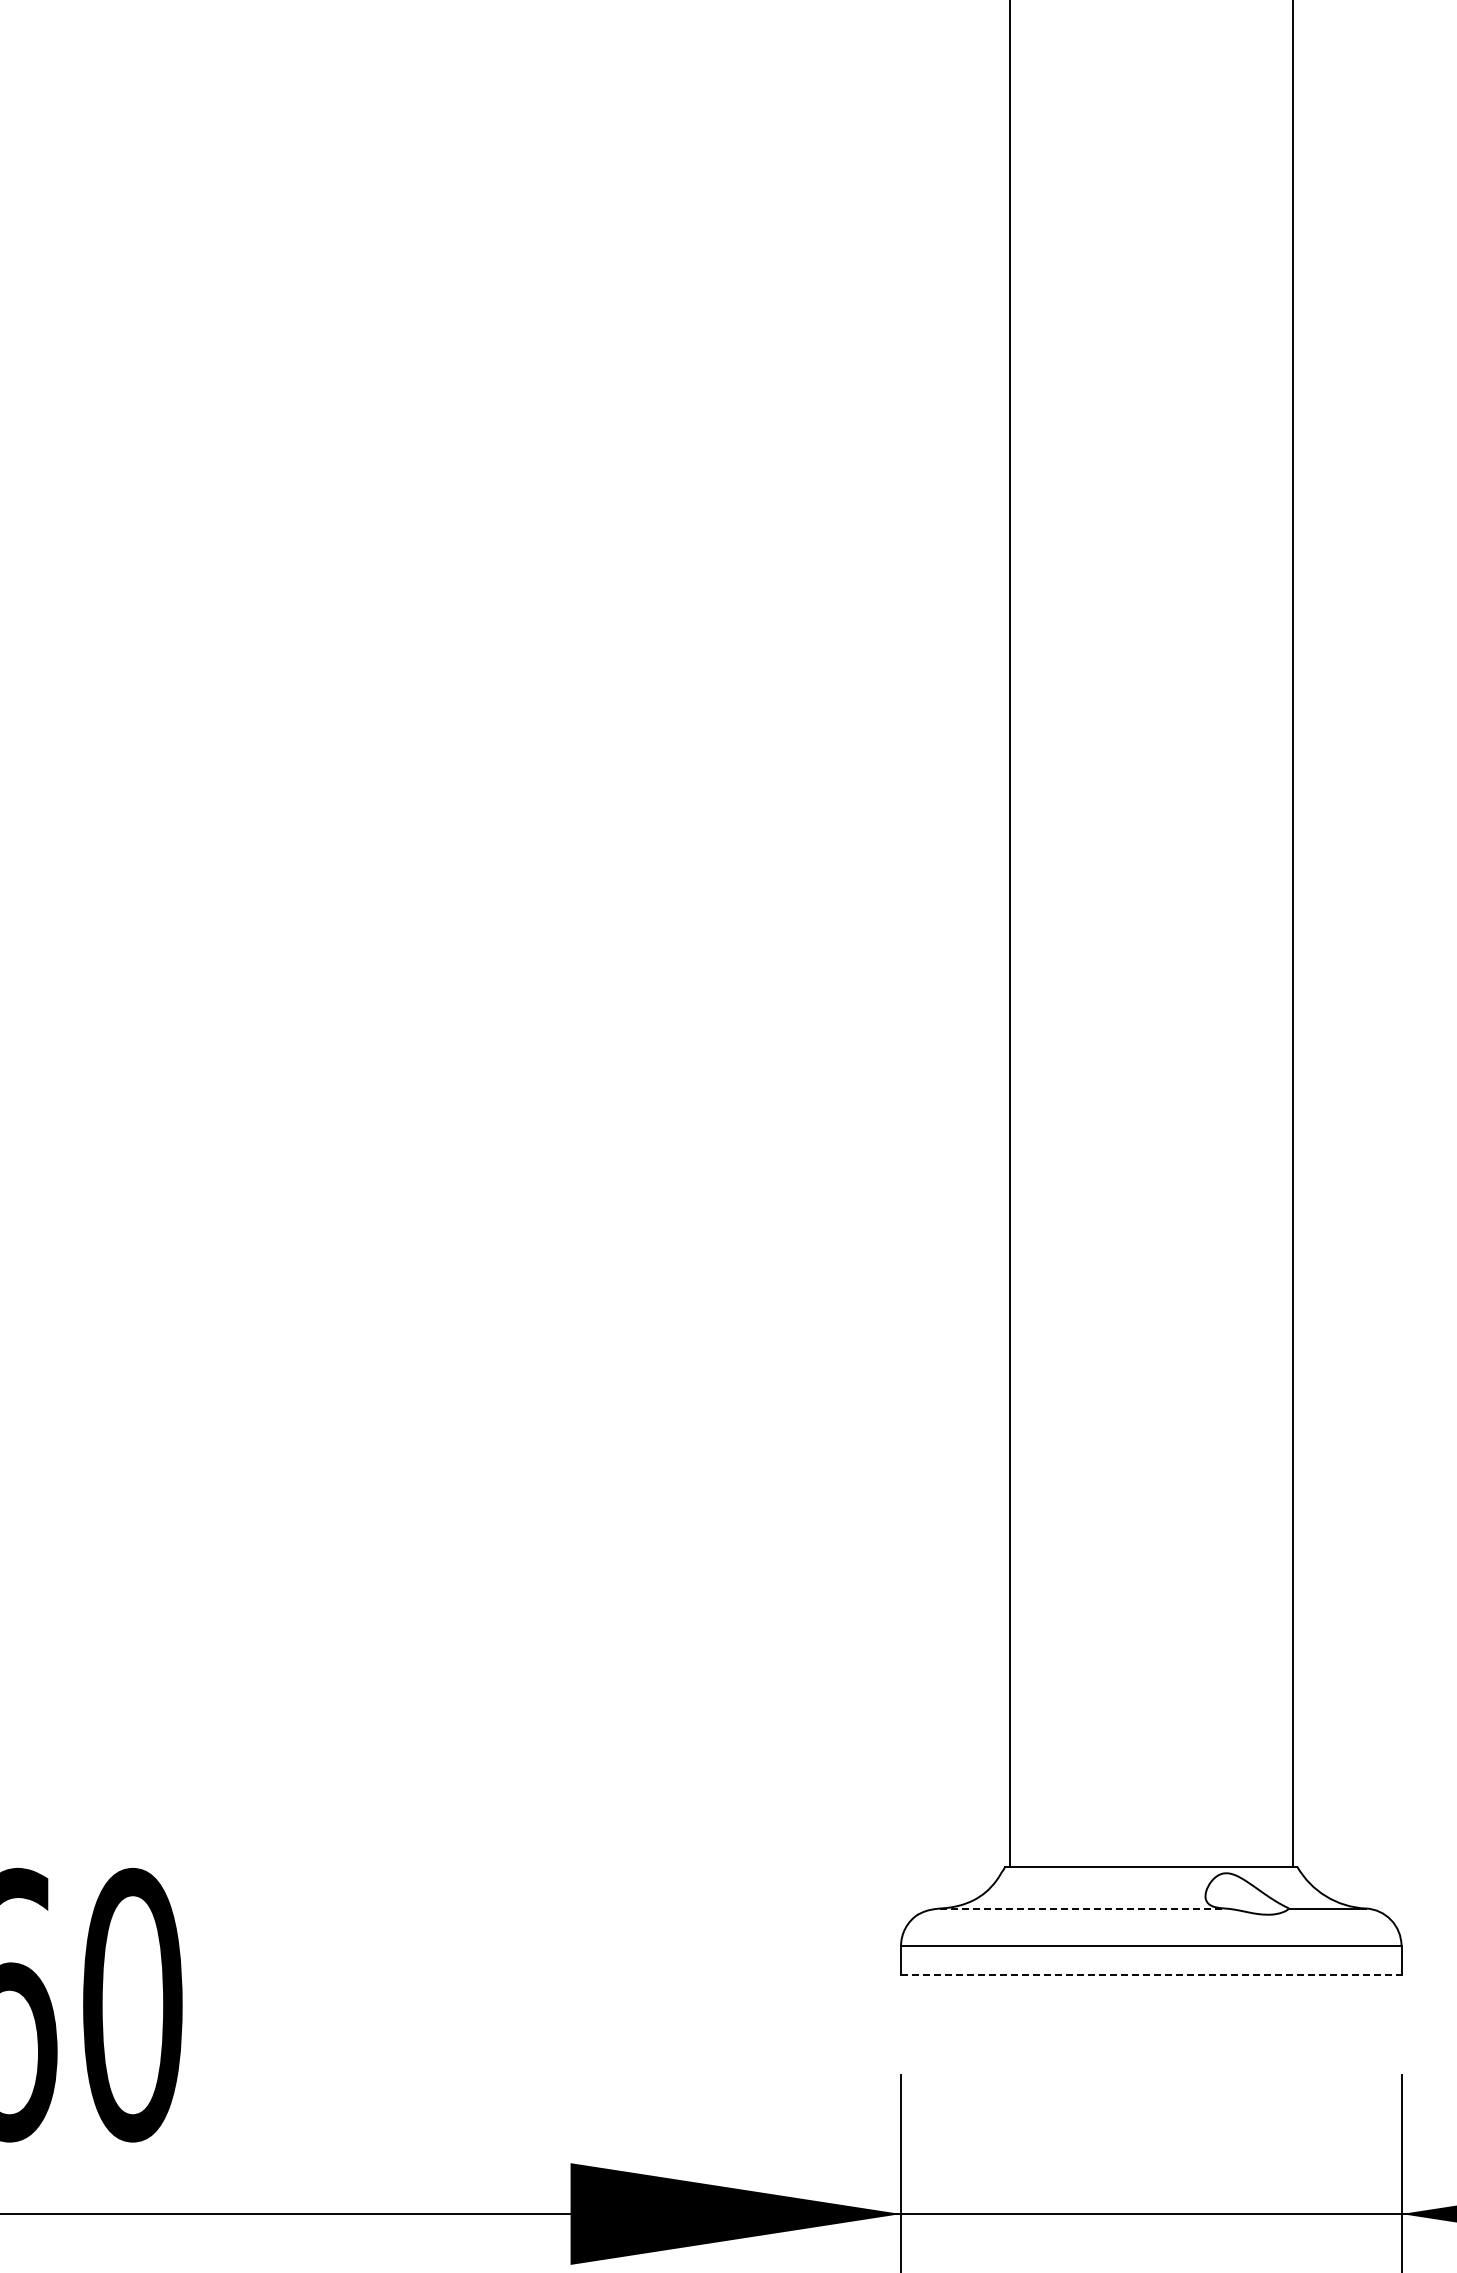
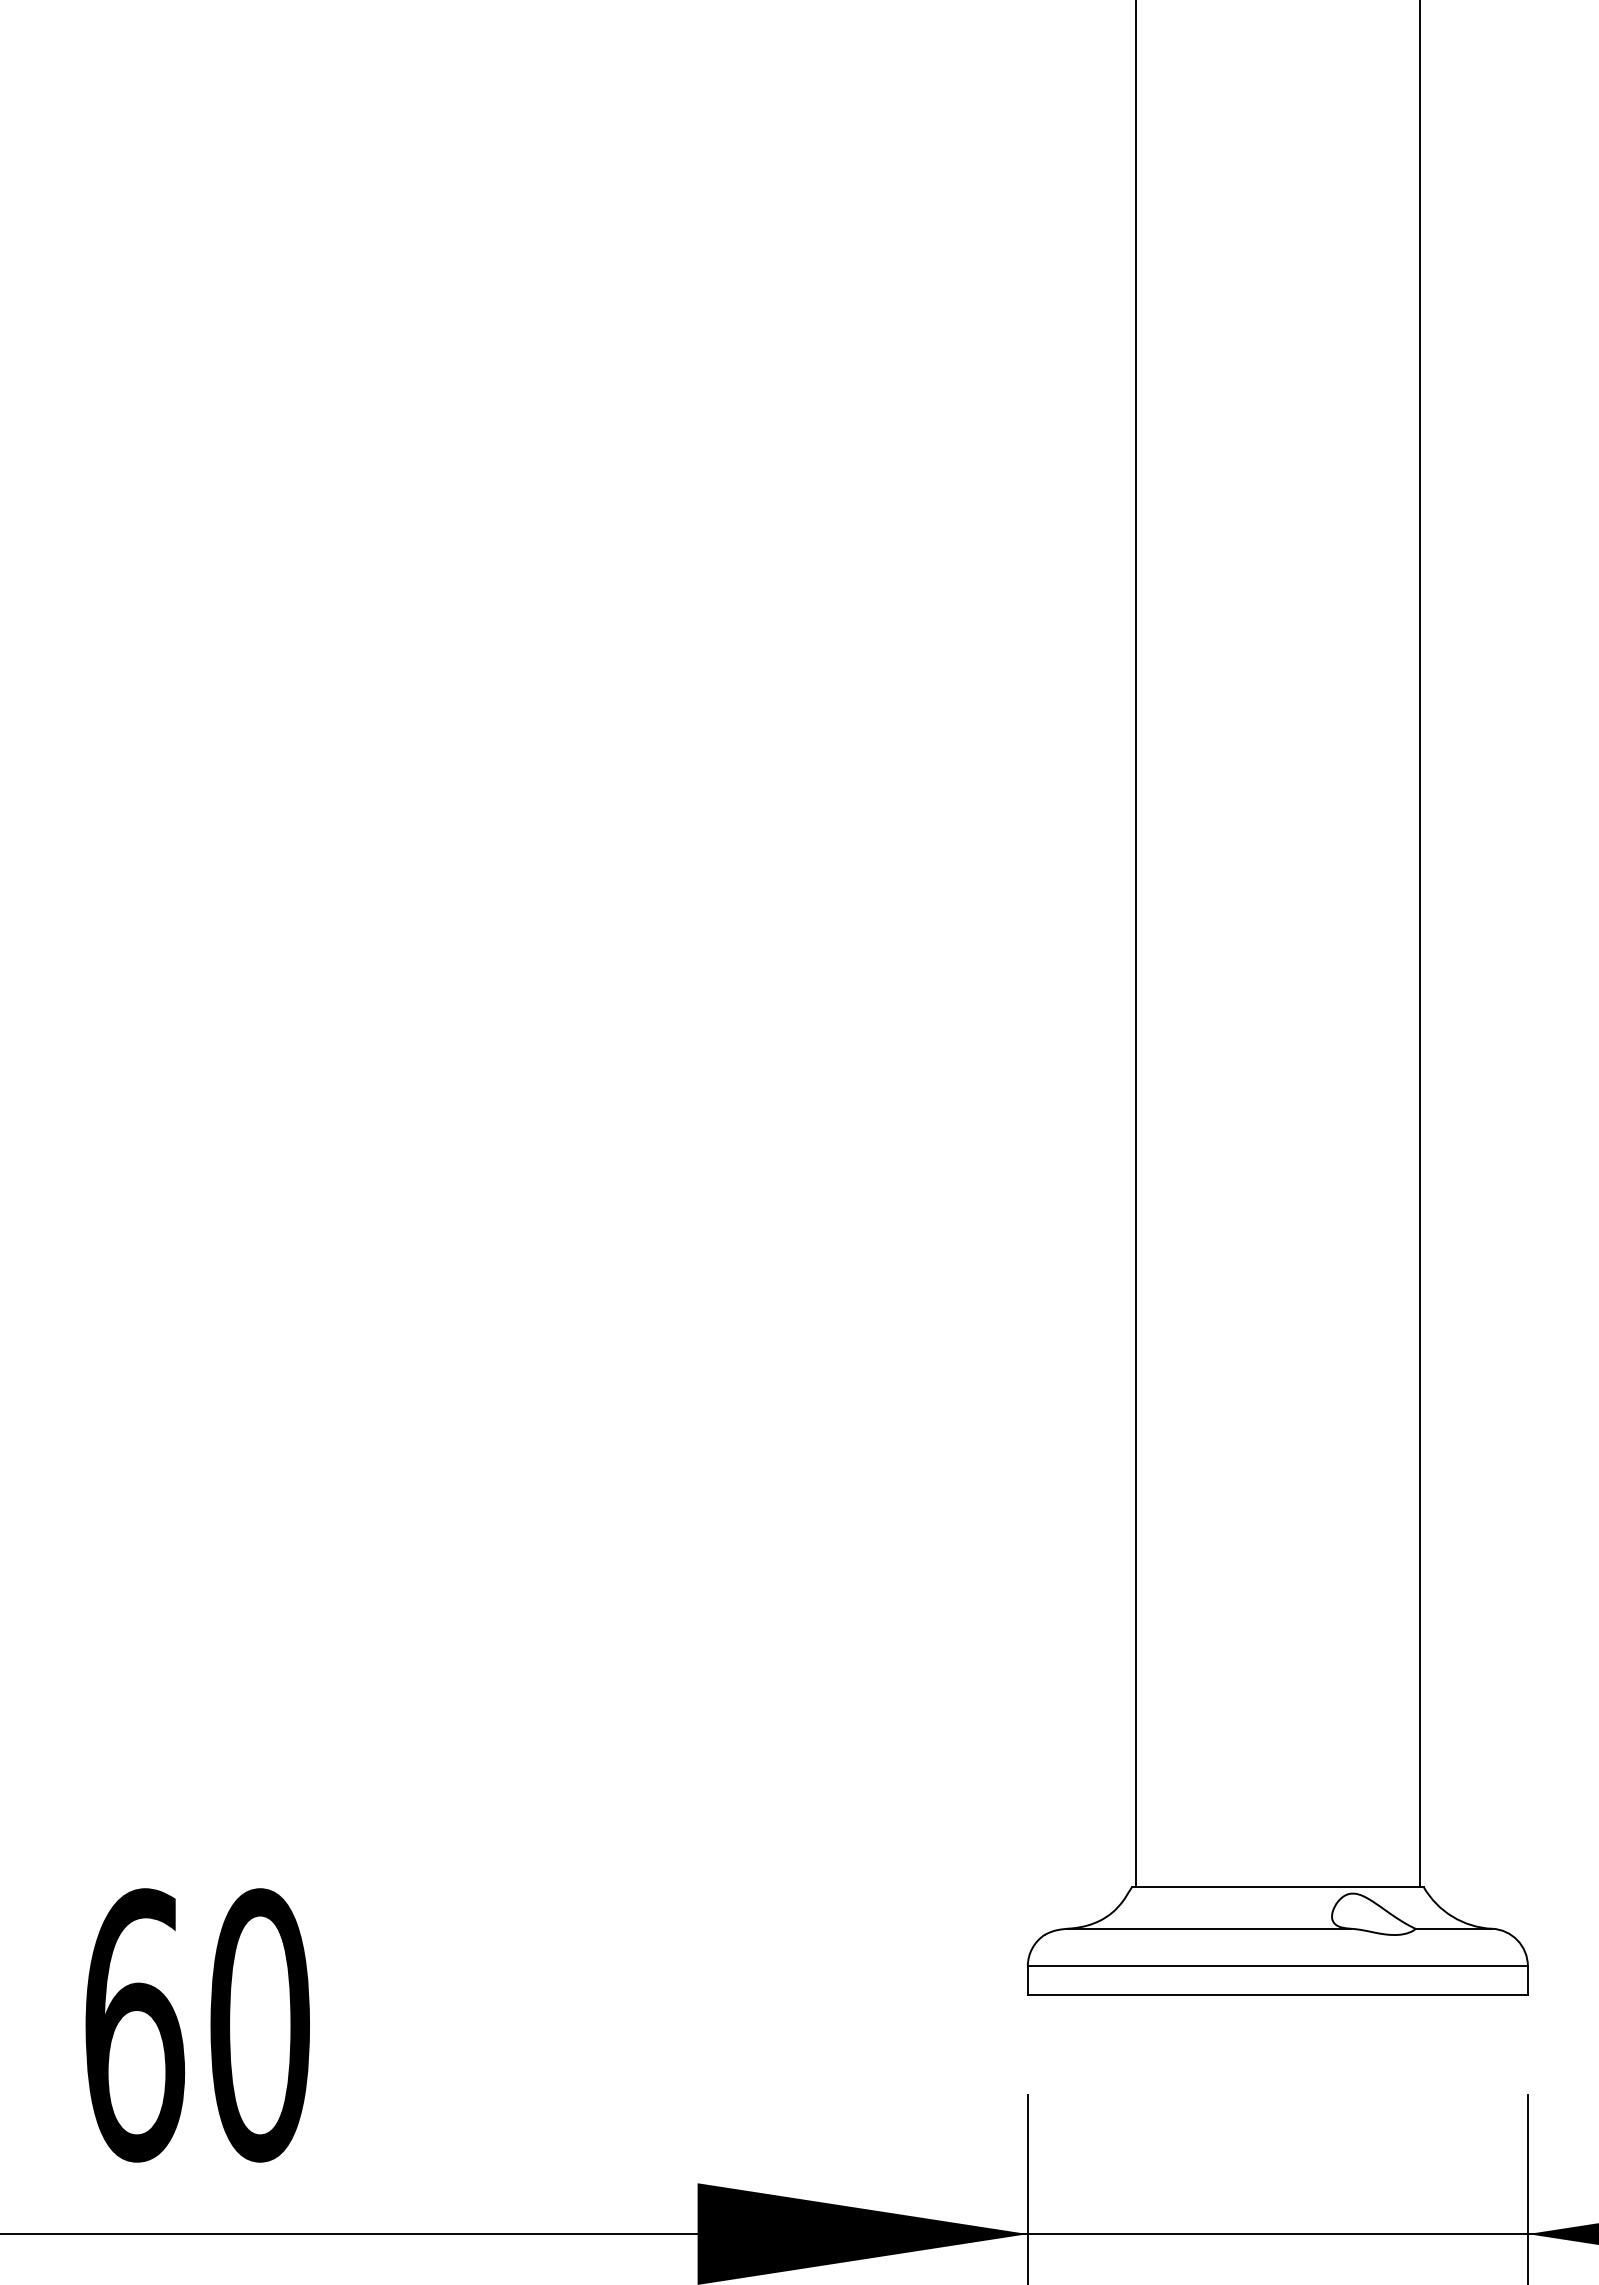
line: (1082, 1908) -> (1209, 1928), dashed -> solid
line: (1151, 1975) -> (1278, 1995), dashed -> solid

